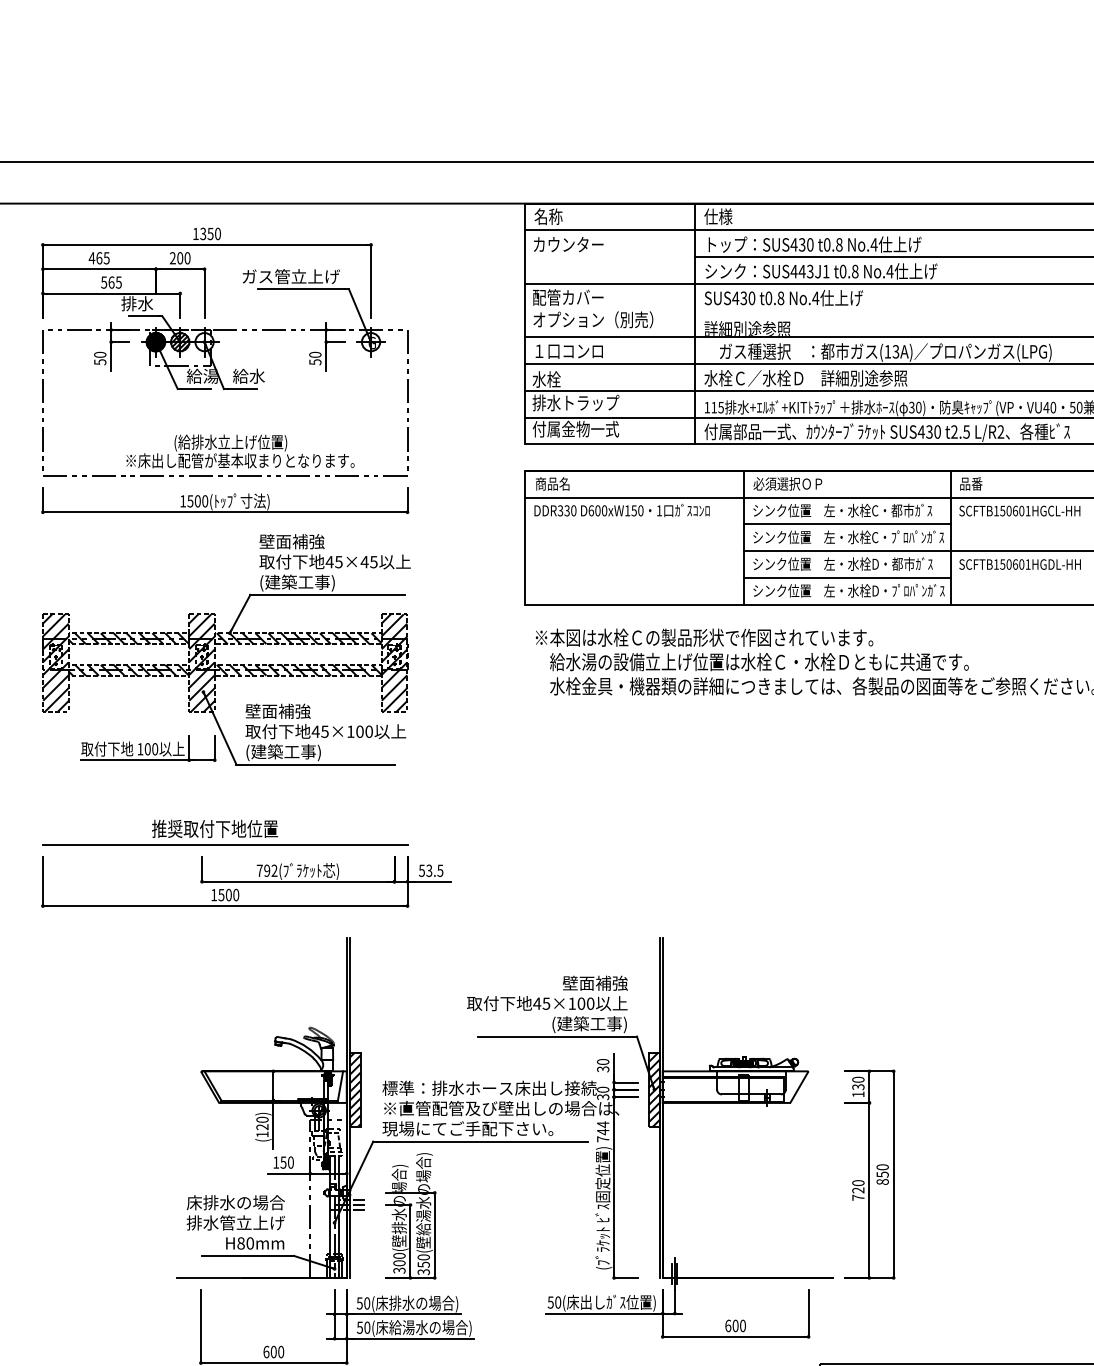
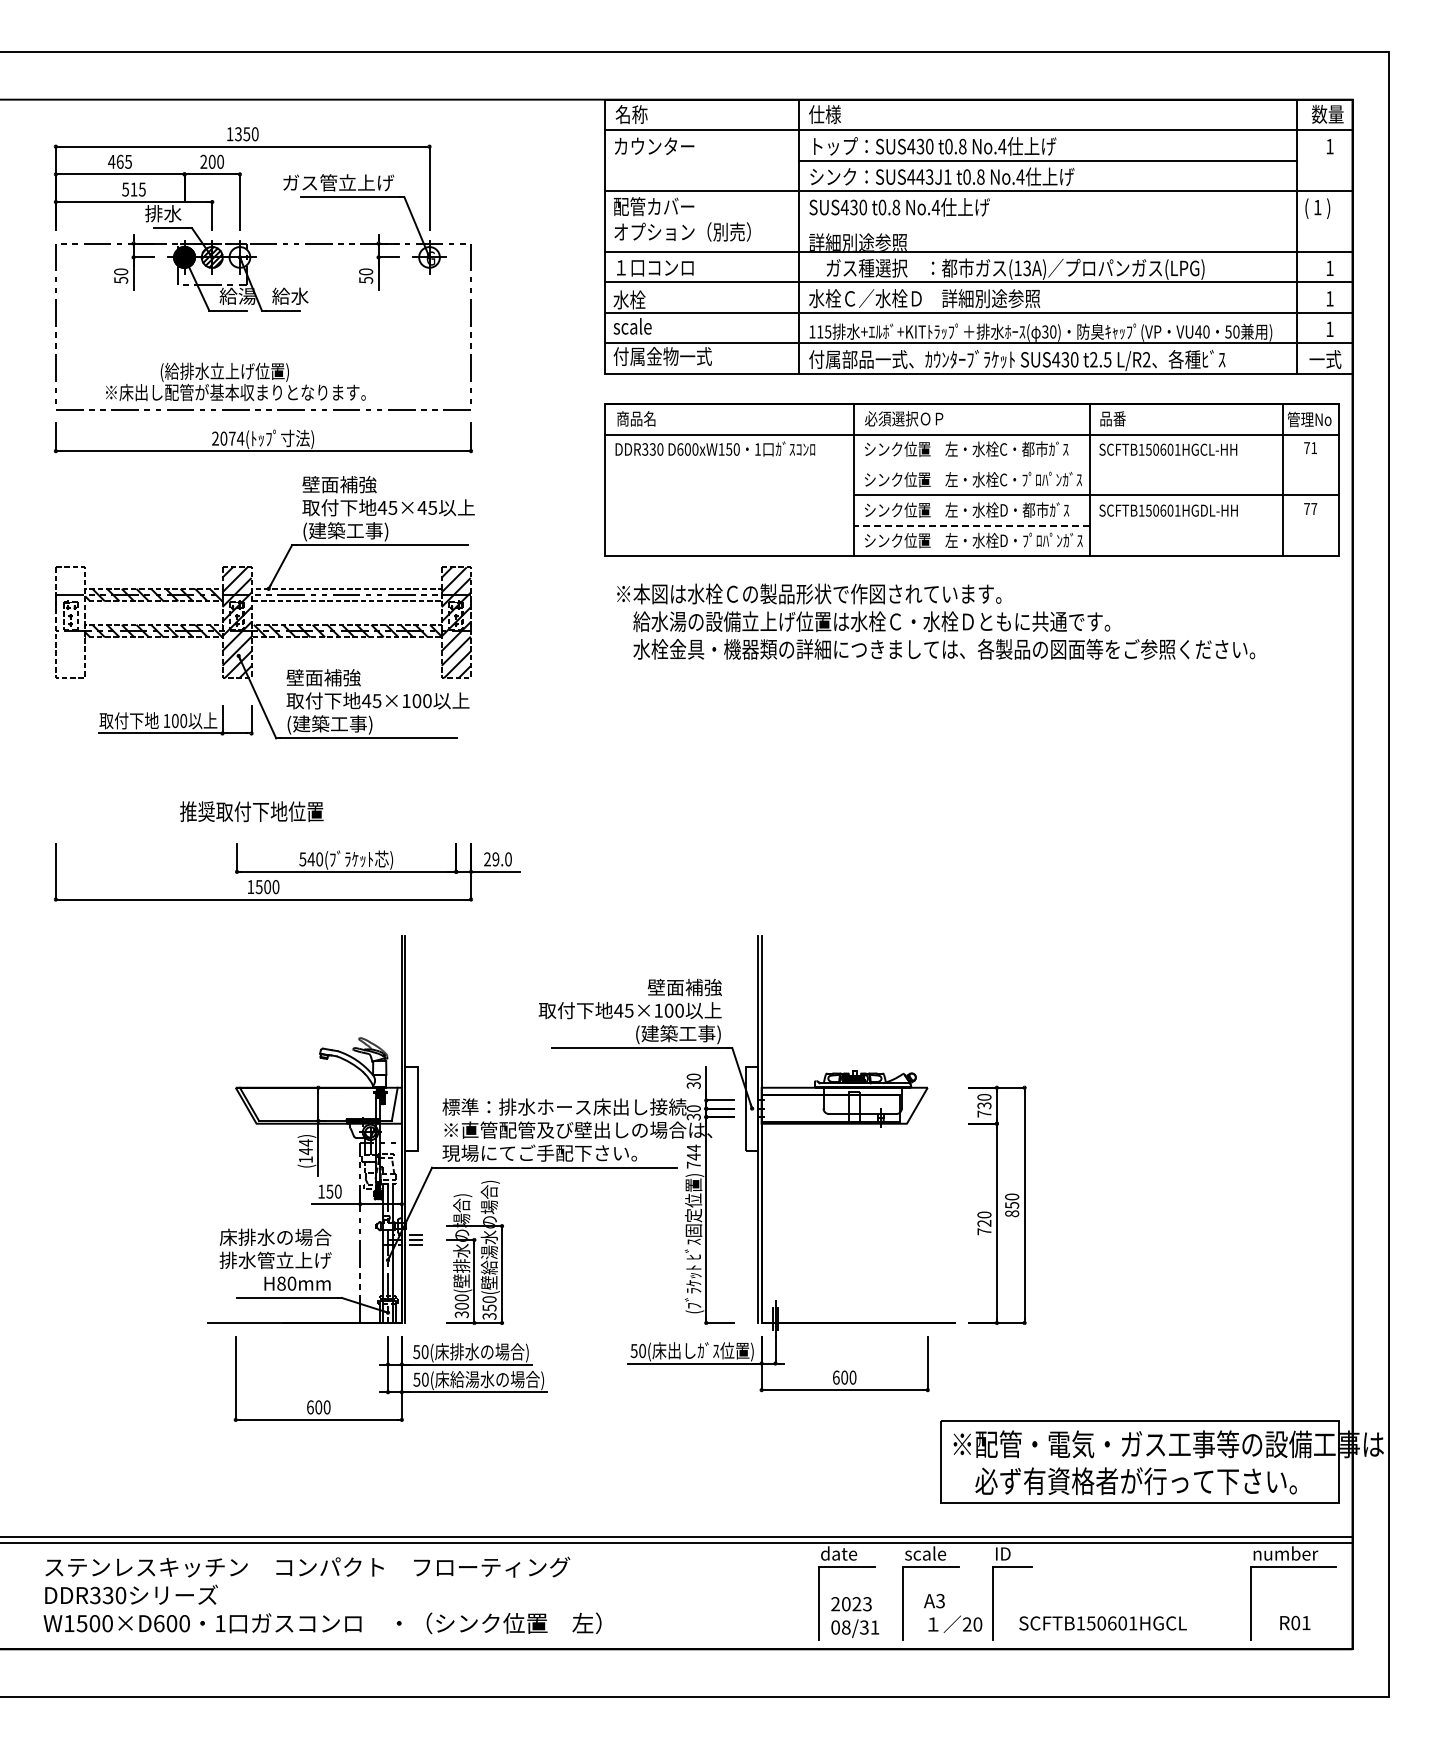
text: (111, 282) -> (133, 189), 565 -> 515
text: (575, 402) -> (662, 326), 排水トラップ -> scale
text: (240, 451) -> (235, 381), moved
text: (194, 501) -> (228, 438), 1500( -> 2074(
line: (847, 524) -> (971, 465), removed
line: (847, 577) -> (971, 525), solid -> dashed
hatch: (298, 638) -> (346, 594), removed
hatch: (55, 662) -> (70, 622), removed
line: (225, 845) -> (263, 830), removed
text: (267, 870) -> (311, 859), 792( -> 540(
text: (430, 870) -> (497, 859), 53.5 -> 29.0
hatch: (355, 1089) -> (411, 1108), removed
hatch: (653, 1089) -> (751, 1108), removed
text: (858, 1093) -> (984, 1113), 130 -> 730
text: (262, 1123) -> (305, 1147), (120) -> (144)

